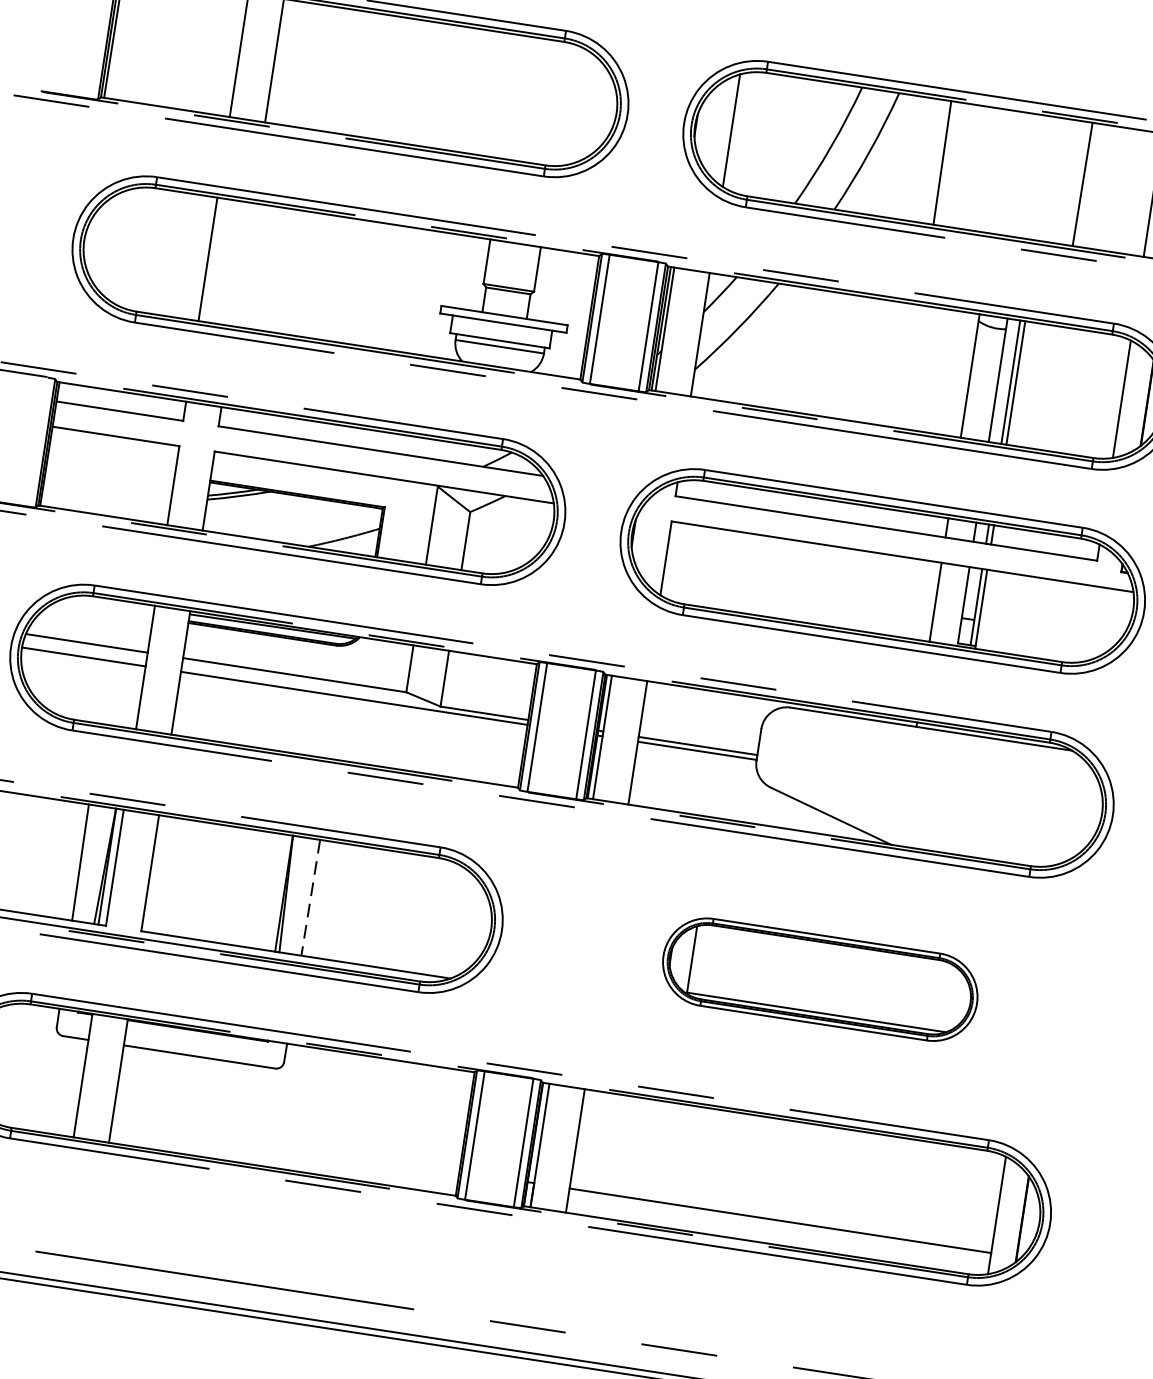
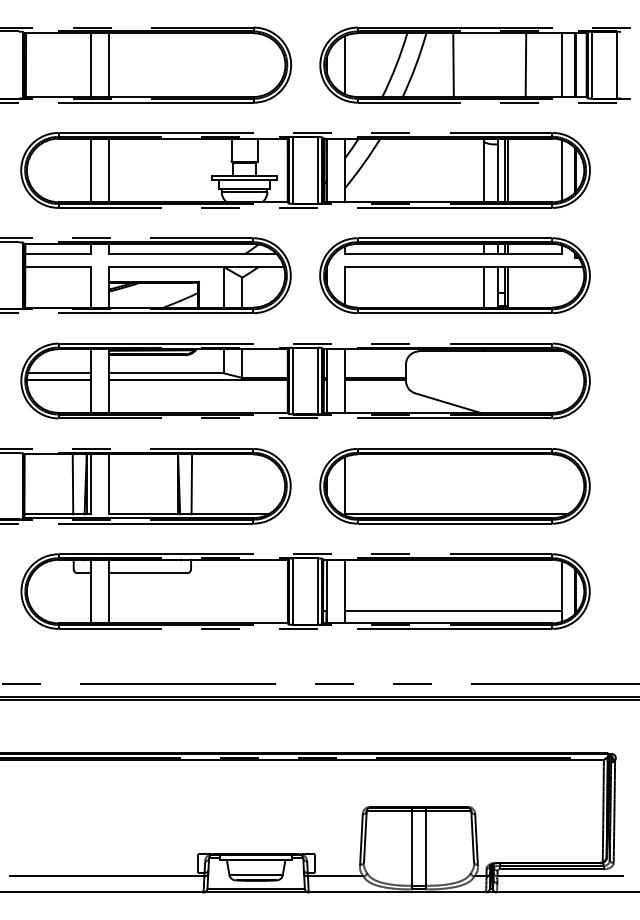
line: (242, 264) -> (108, 170), added
line: (310, 897) -> (191, 484), dashed -> solid
part: (819, 979) -> (454, 486), size x1.67

